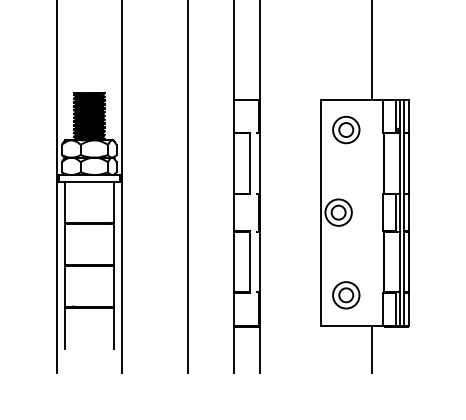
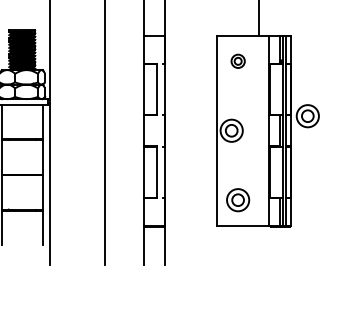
part: (346, 129) -> (238, 60), size x0.6
part: (429, 195) -> (308, 116), added
line: (371, 348) -> (259, 244), removed

